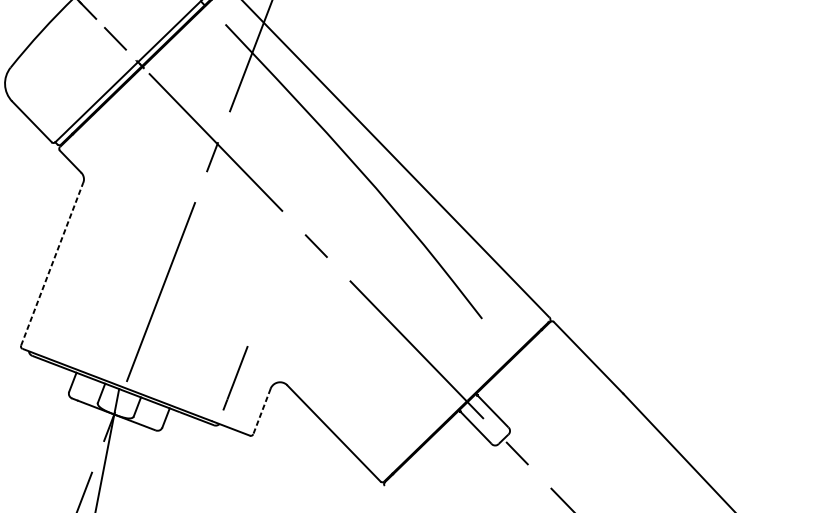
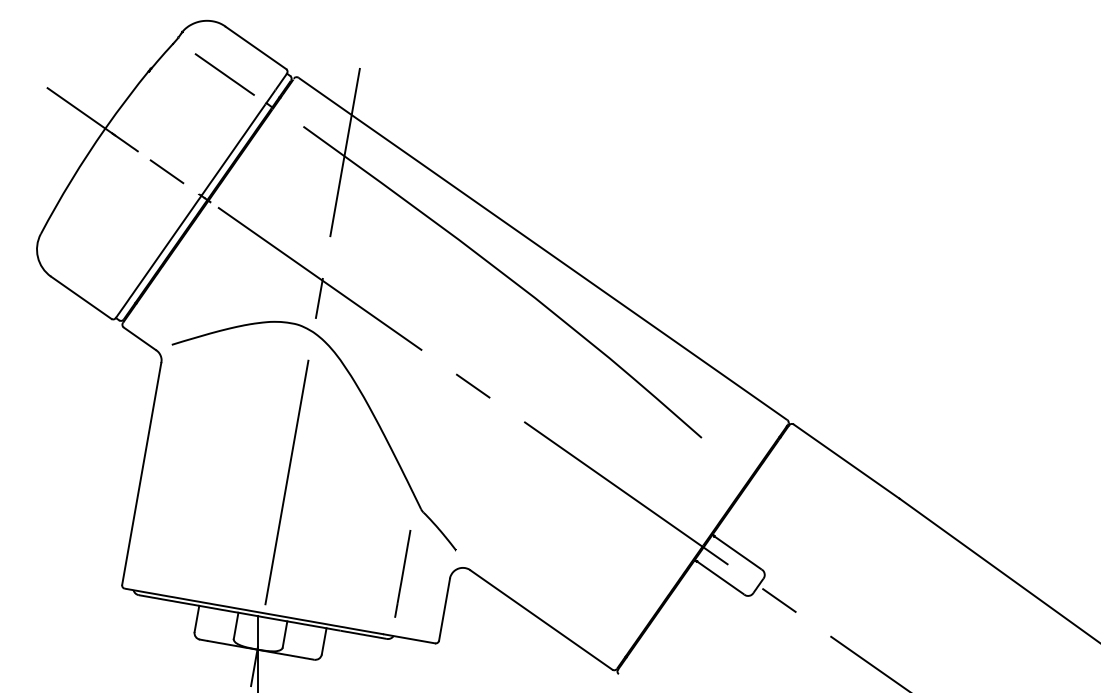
part: (233, 246) -> (367, 406), added
line: (52, 263) -> (141, 473), dashed -> solid
line: (261, 411) -> (444, 609), dashed -> solid

